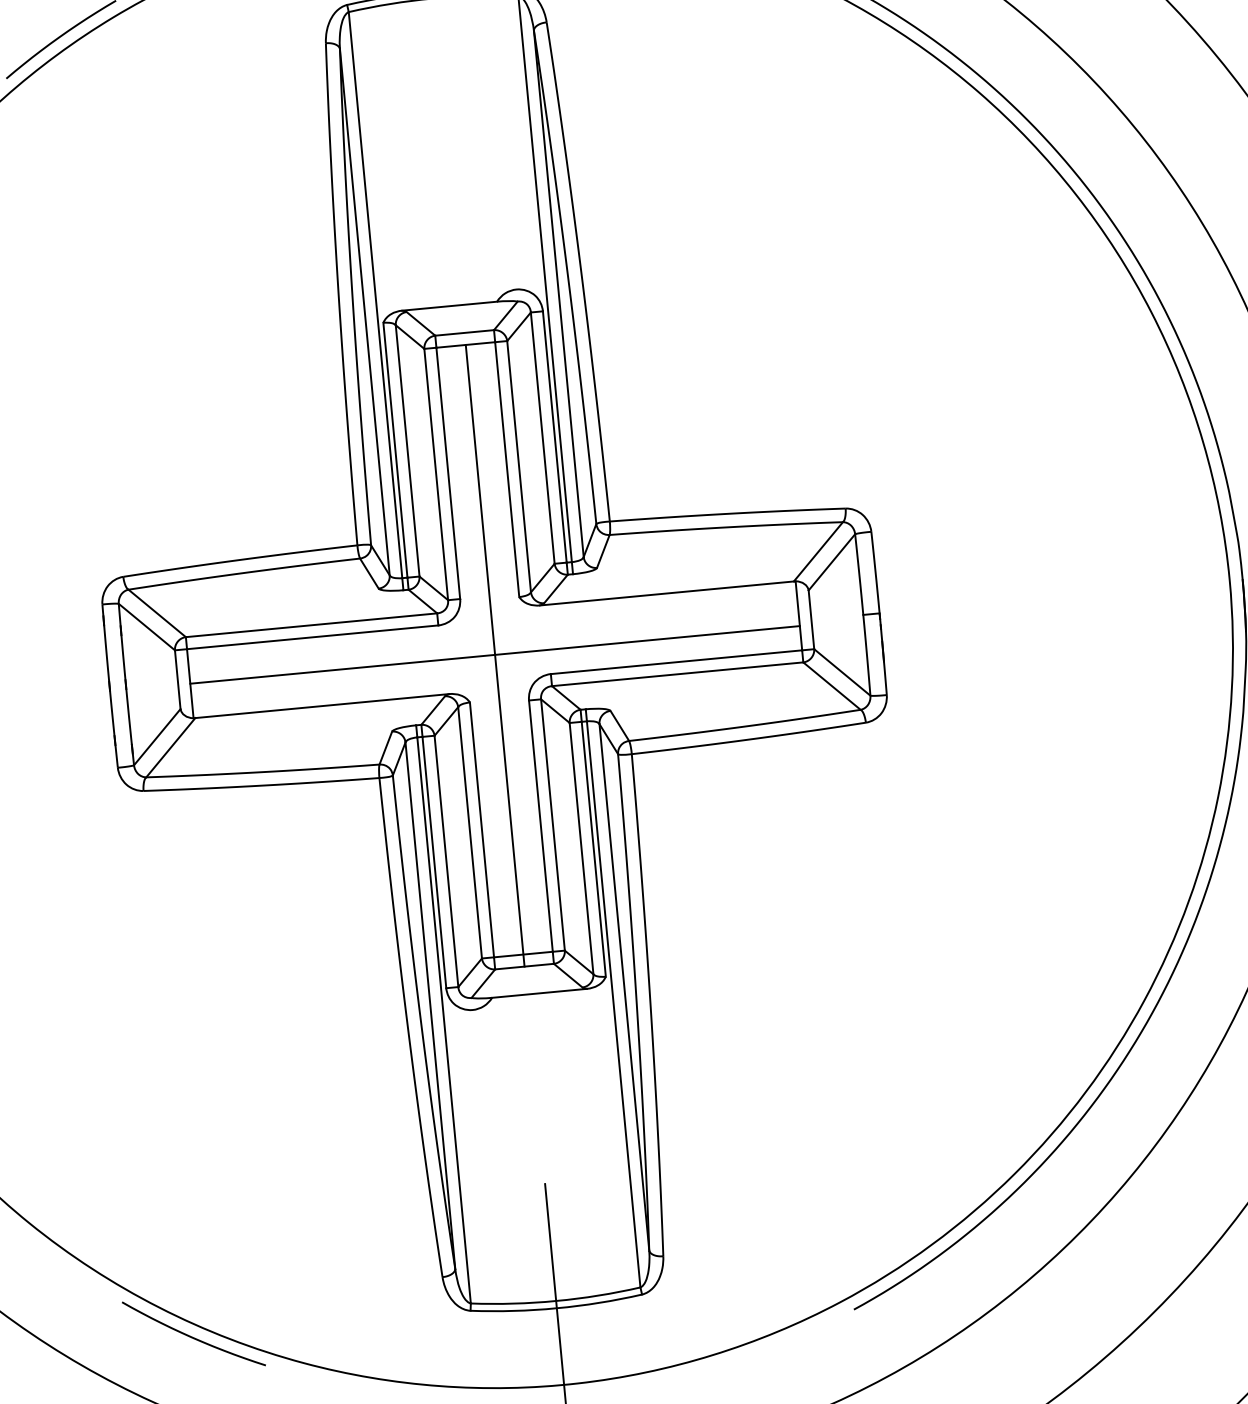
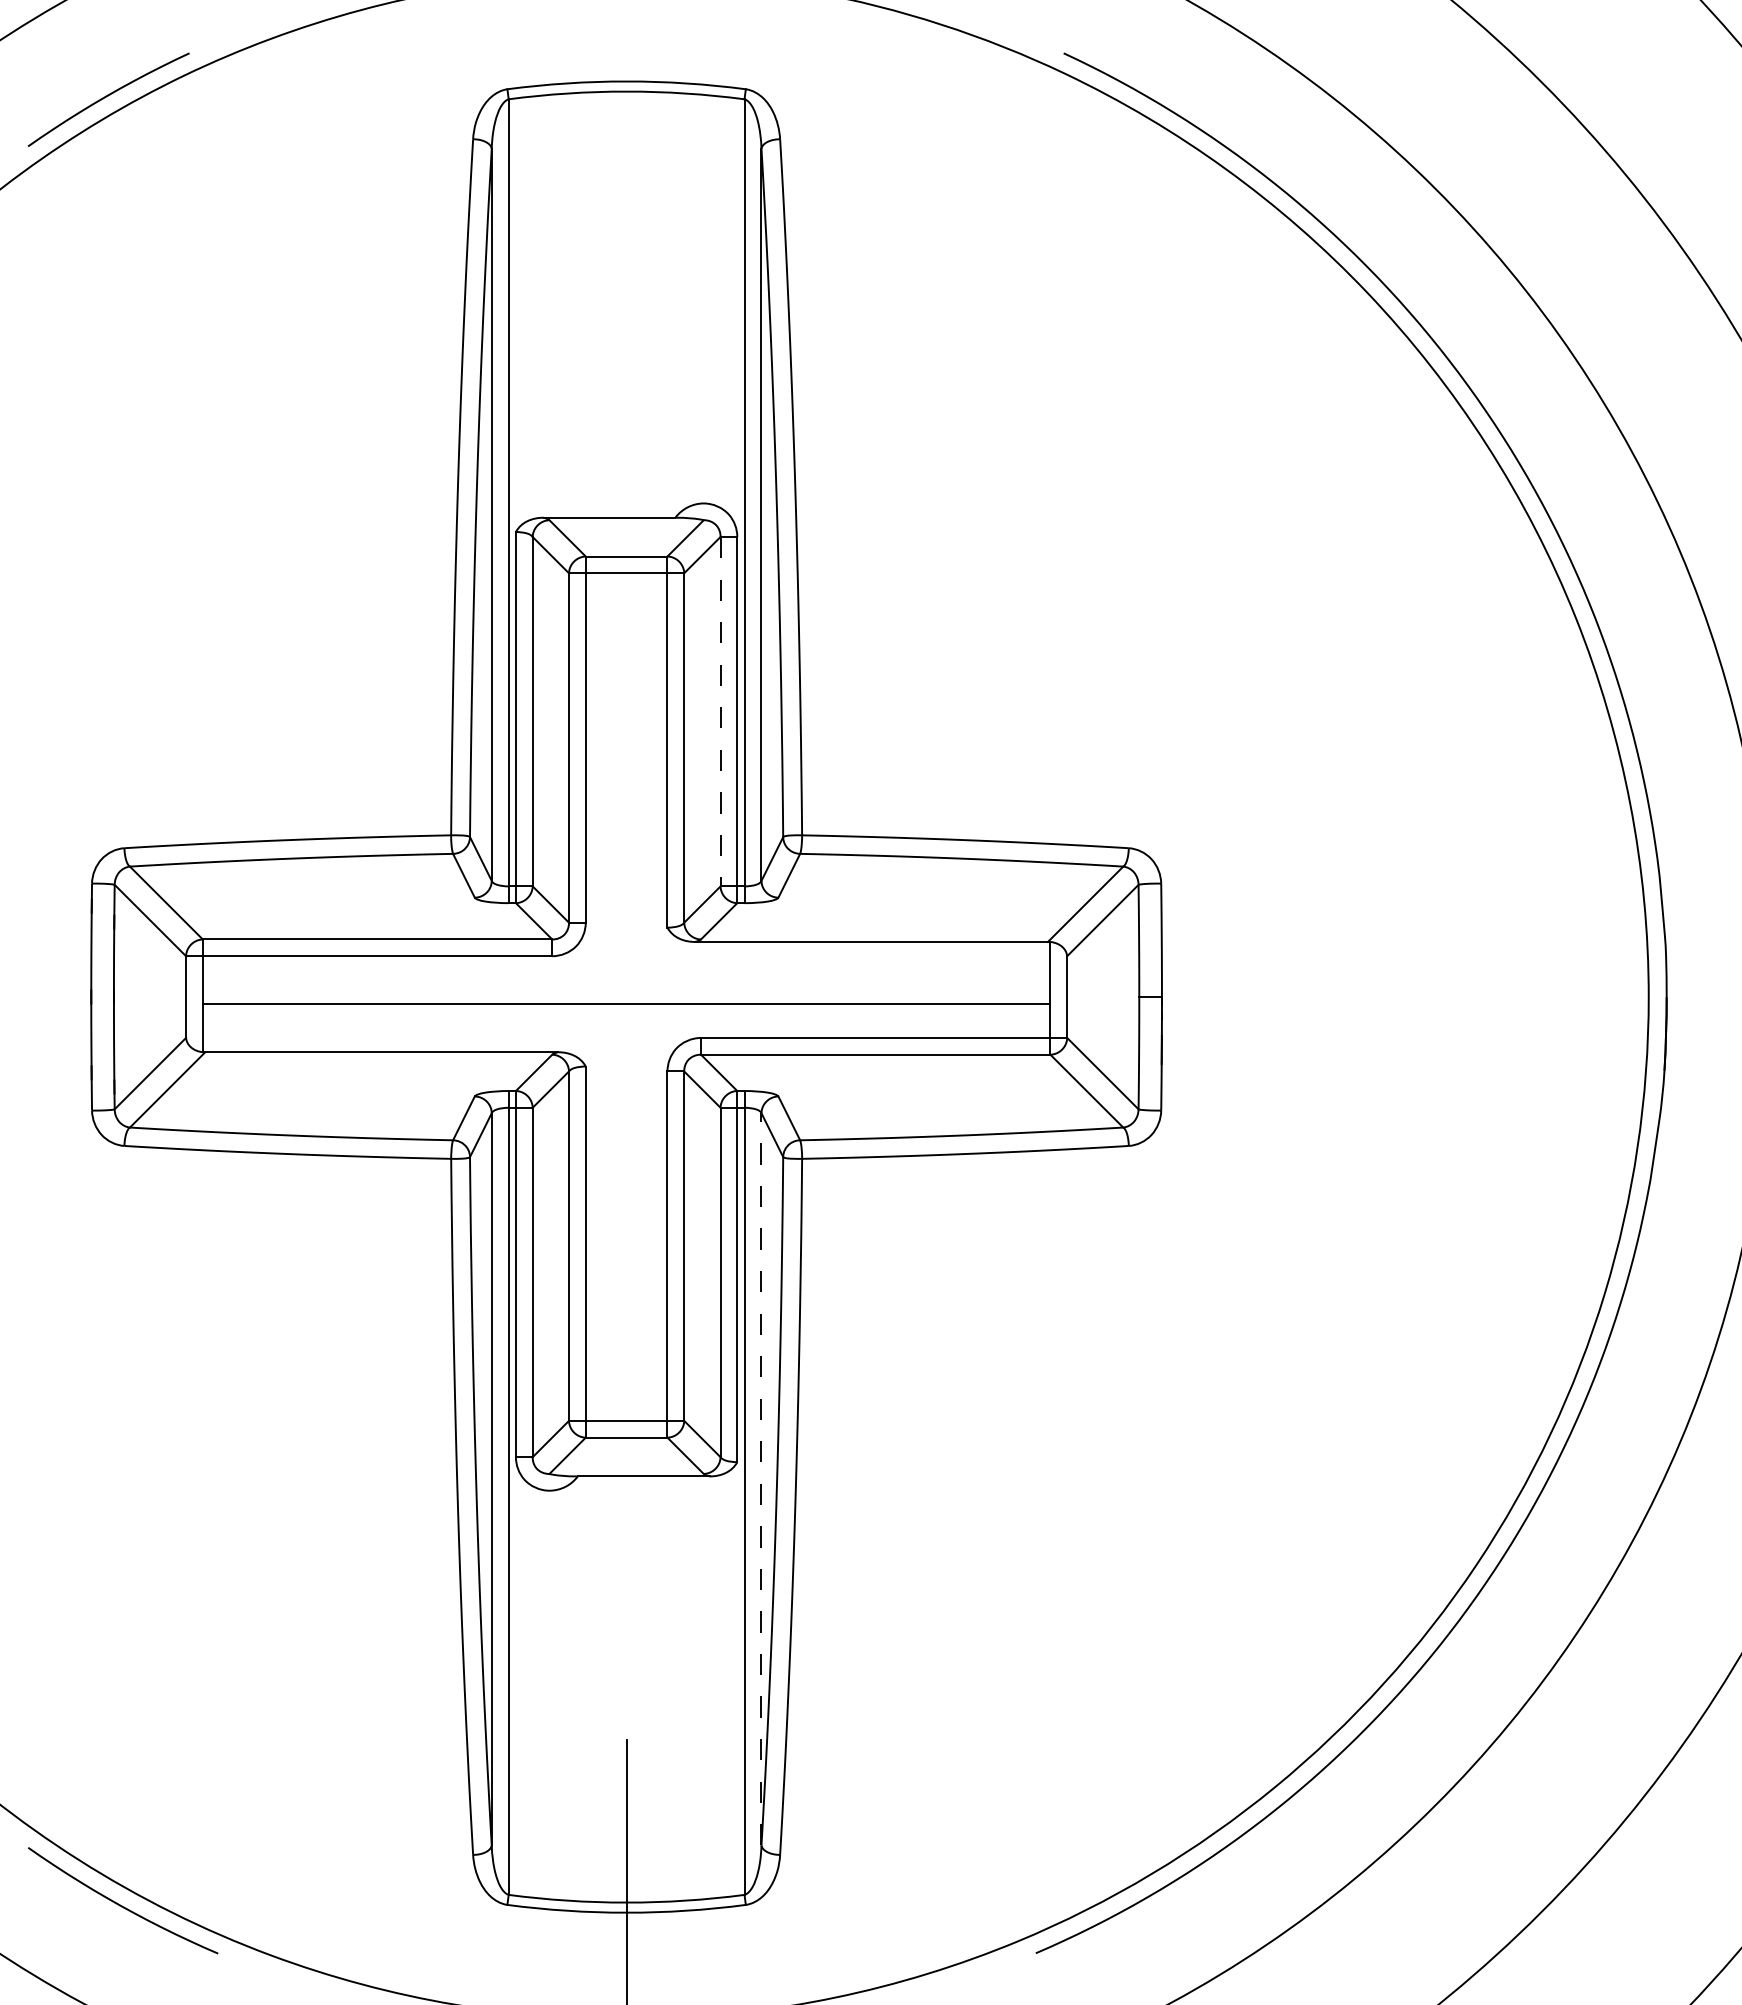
line: (542, 437) -> (720, 711), solid -> dashed
line: (495, 655) -> (626, 1005), removed
line: (624, 986) -> (761, 1478), solid -> dashed

